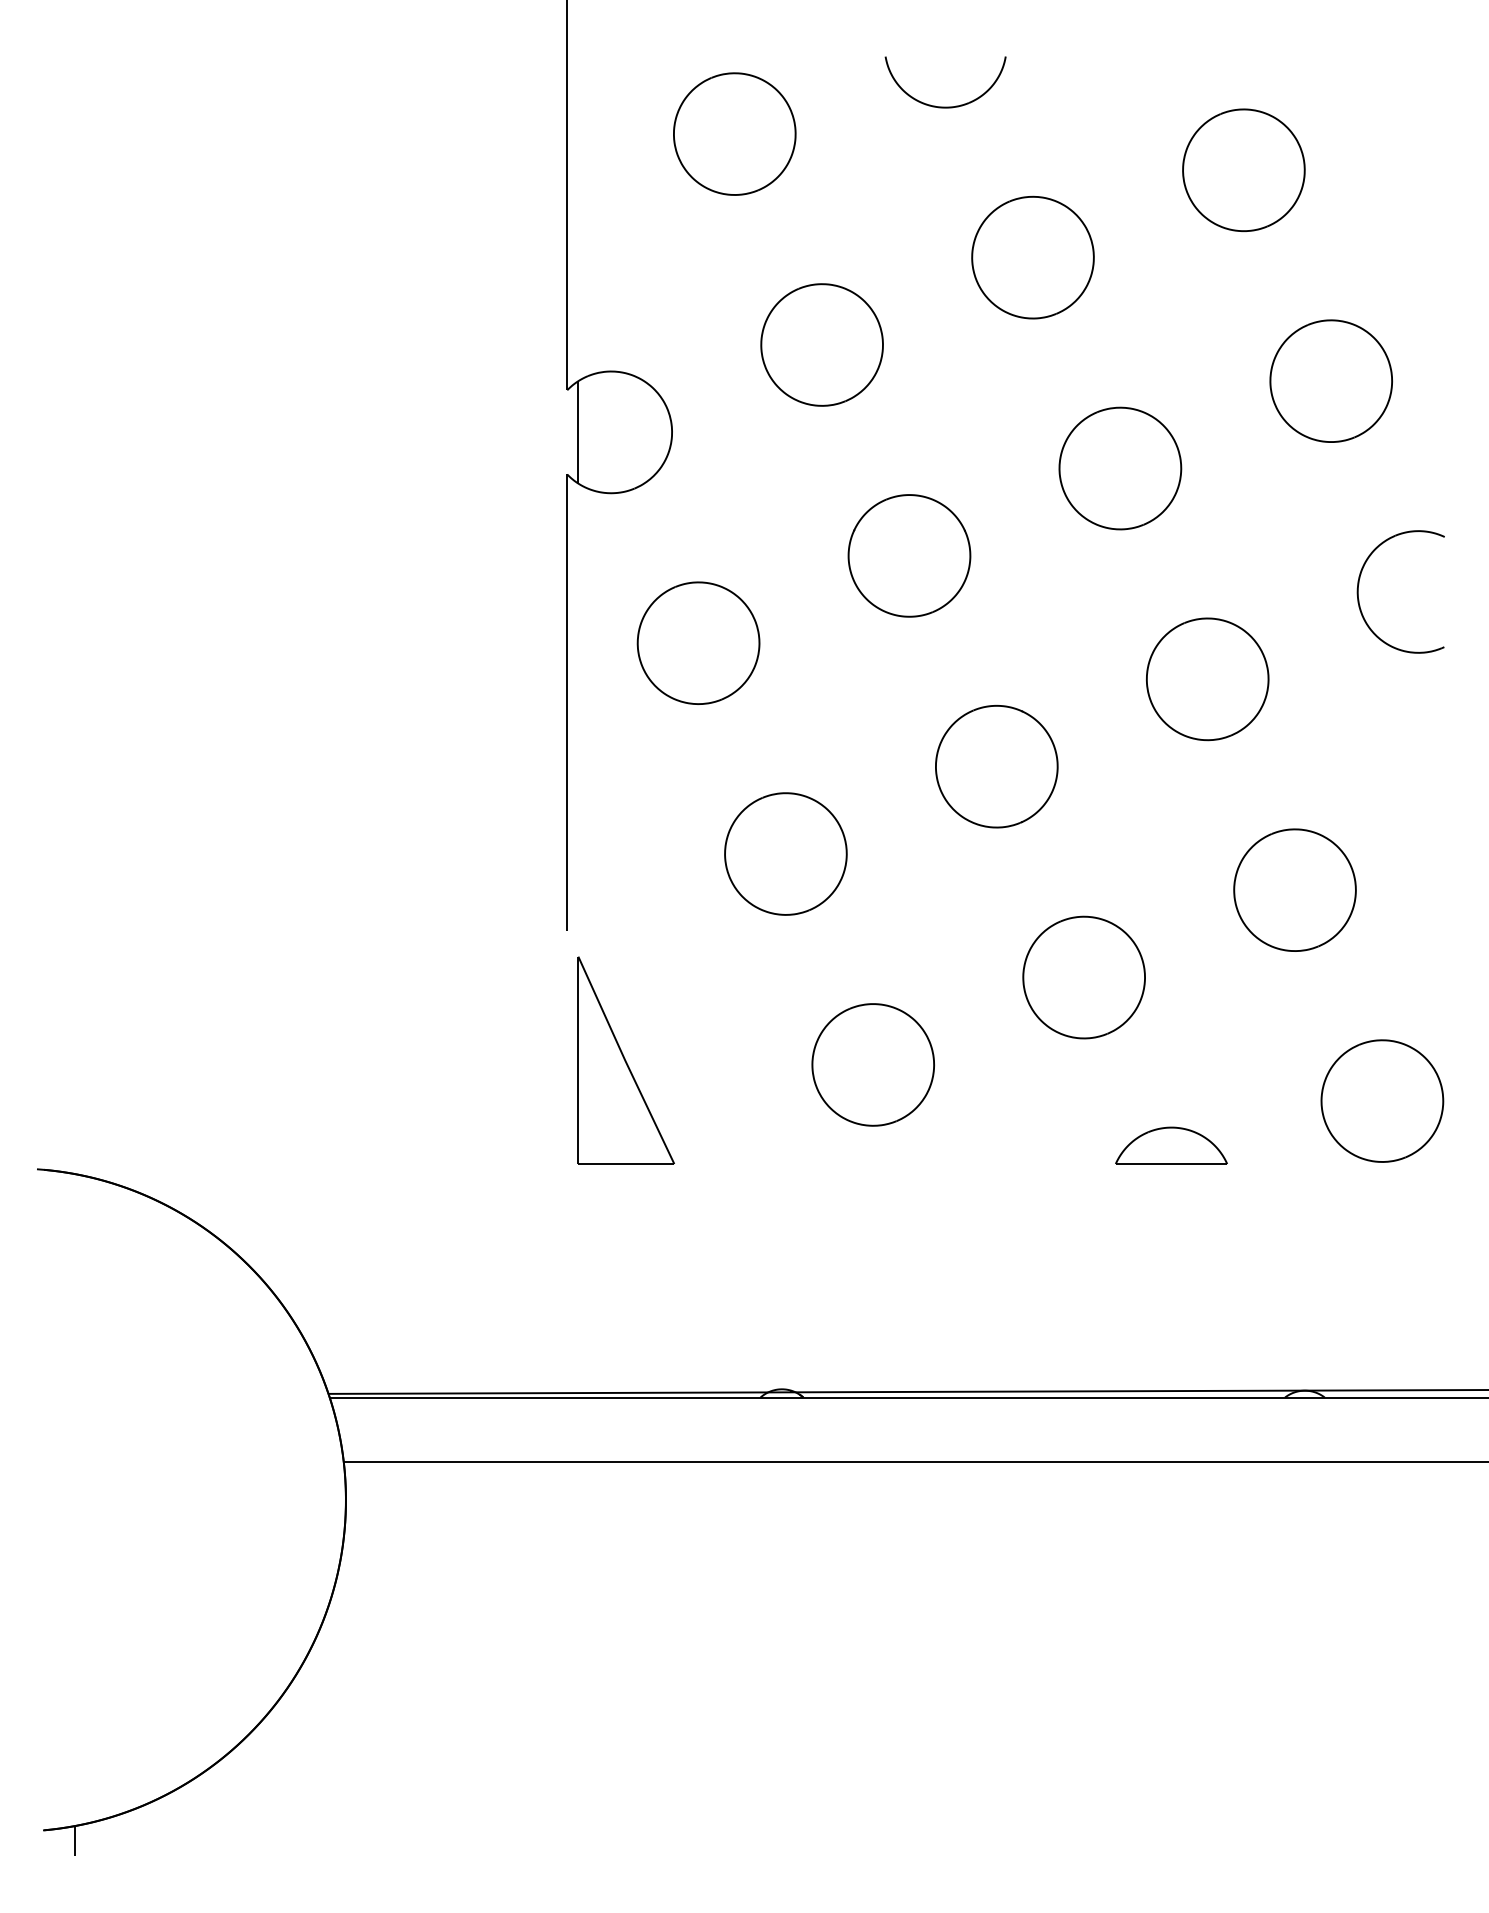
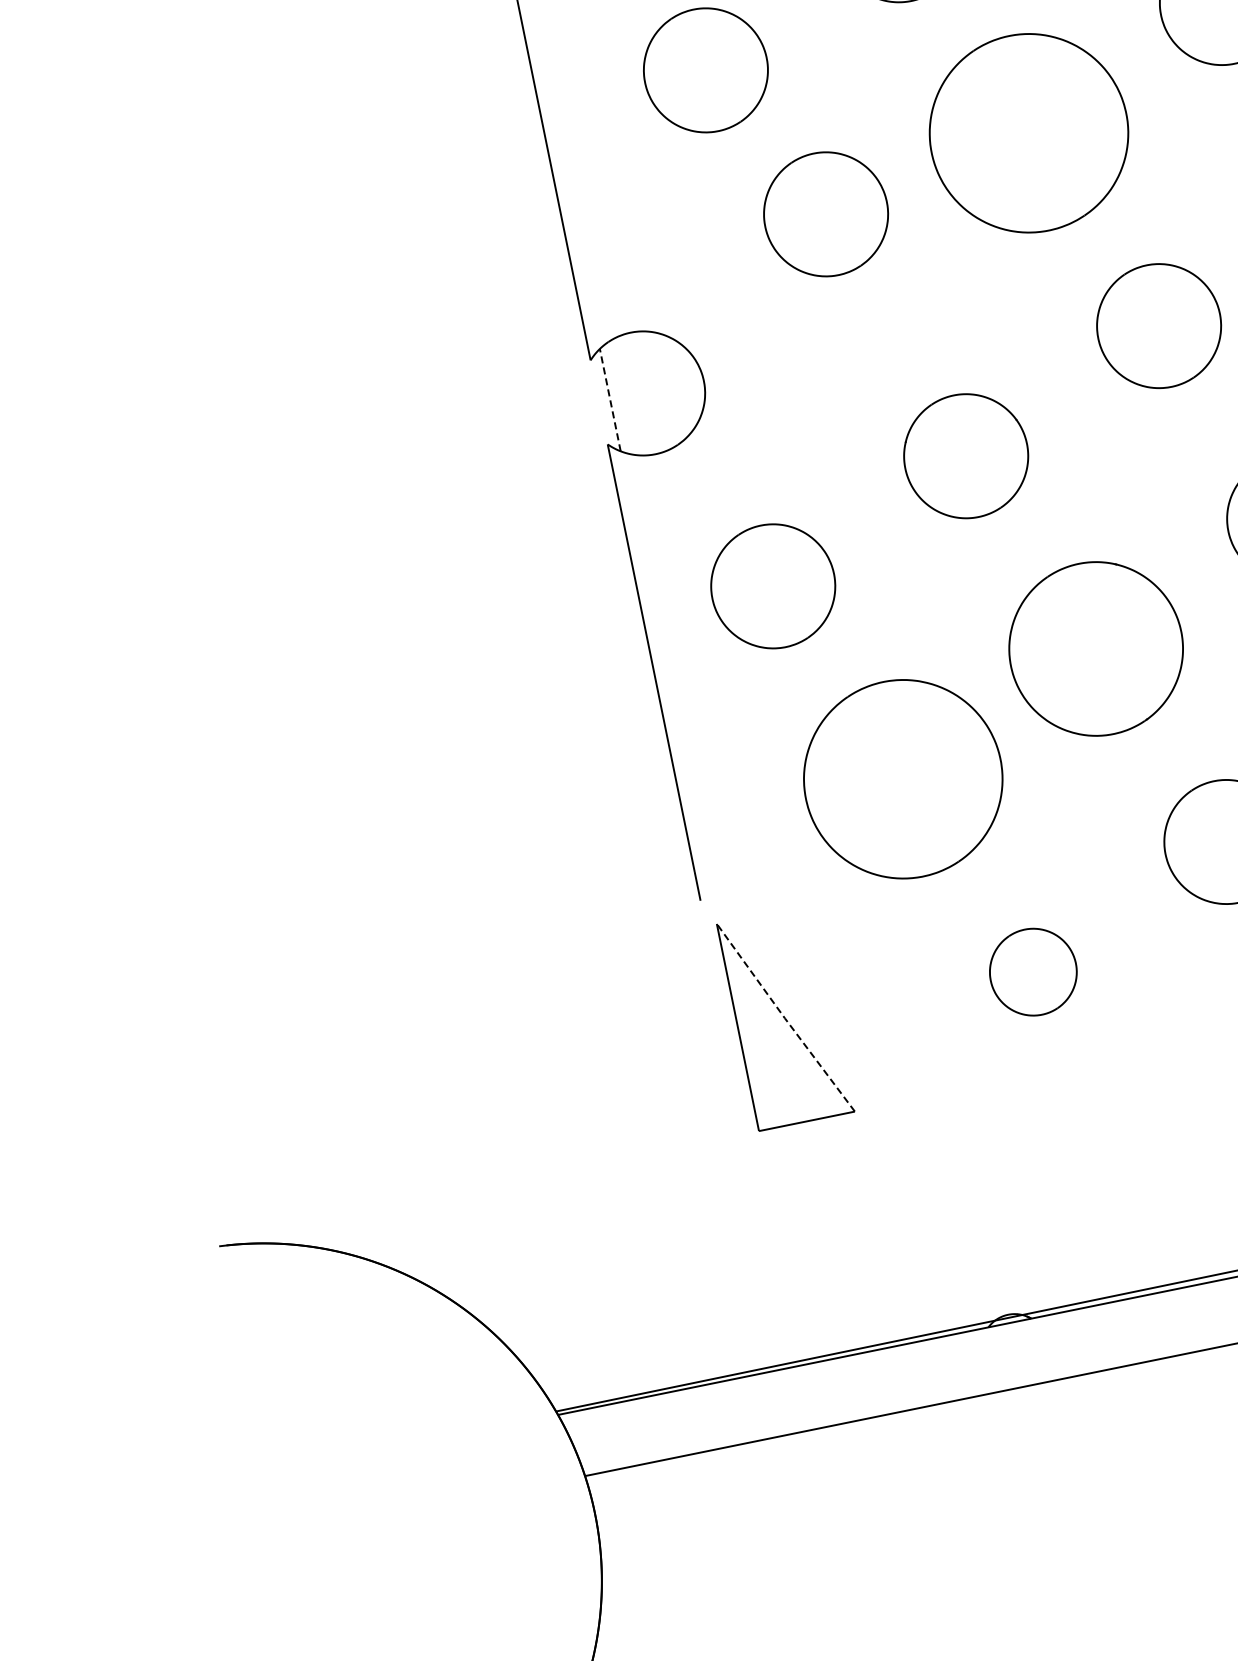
part: (1032, 257) -> (1028, 133), size x1.6
part: (821, 344) -> (825, 213), moved
line: (578, 431) -> (610, 399), solid -> dashed
part: (996, 766) -> (1095, 648), size x1.4
part: (785, 853) -> (902, 778), size x1.6
line: (625, 1060) -> (785, 1018), solid -> dashed
part: (872, 1064) -> (1032, 971), size x0.7

